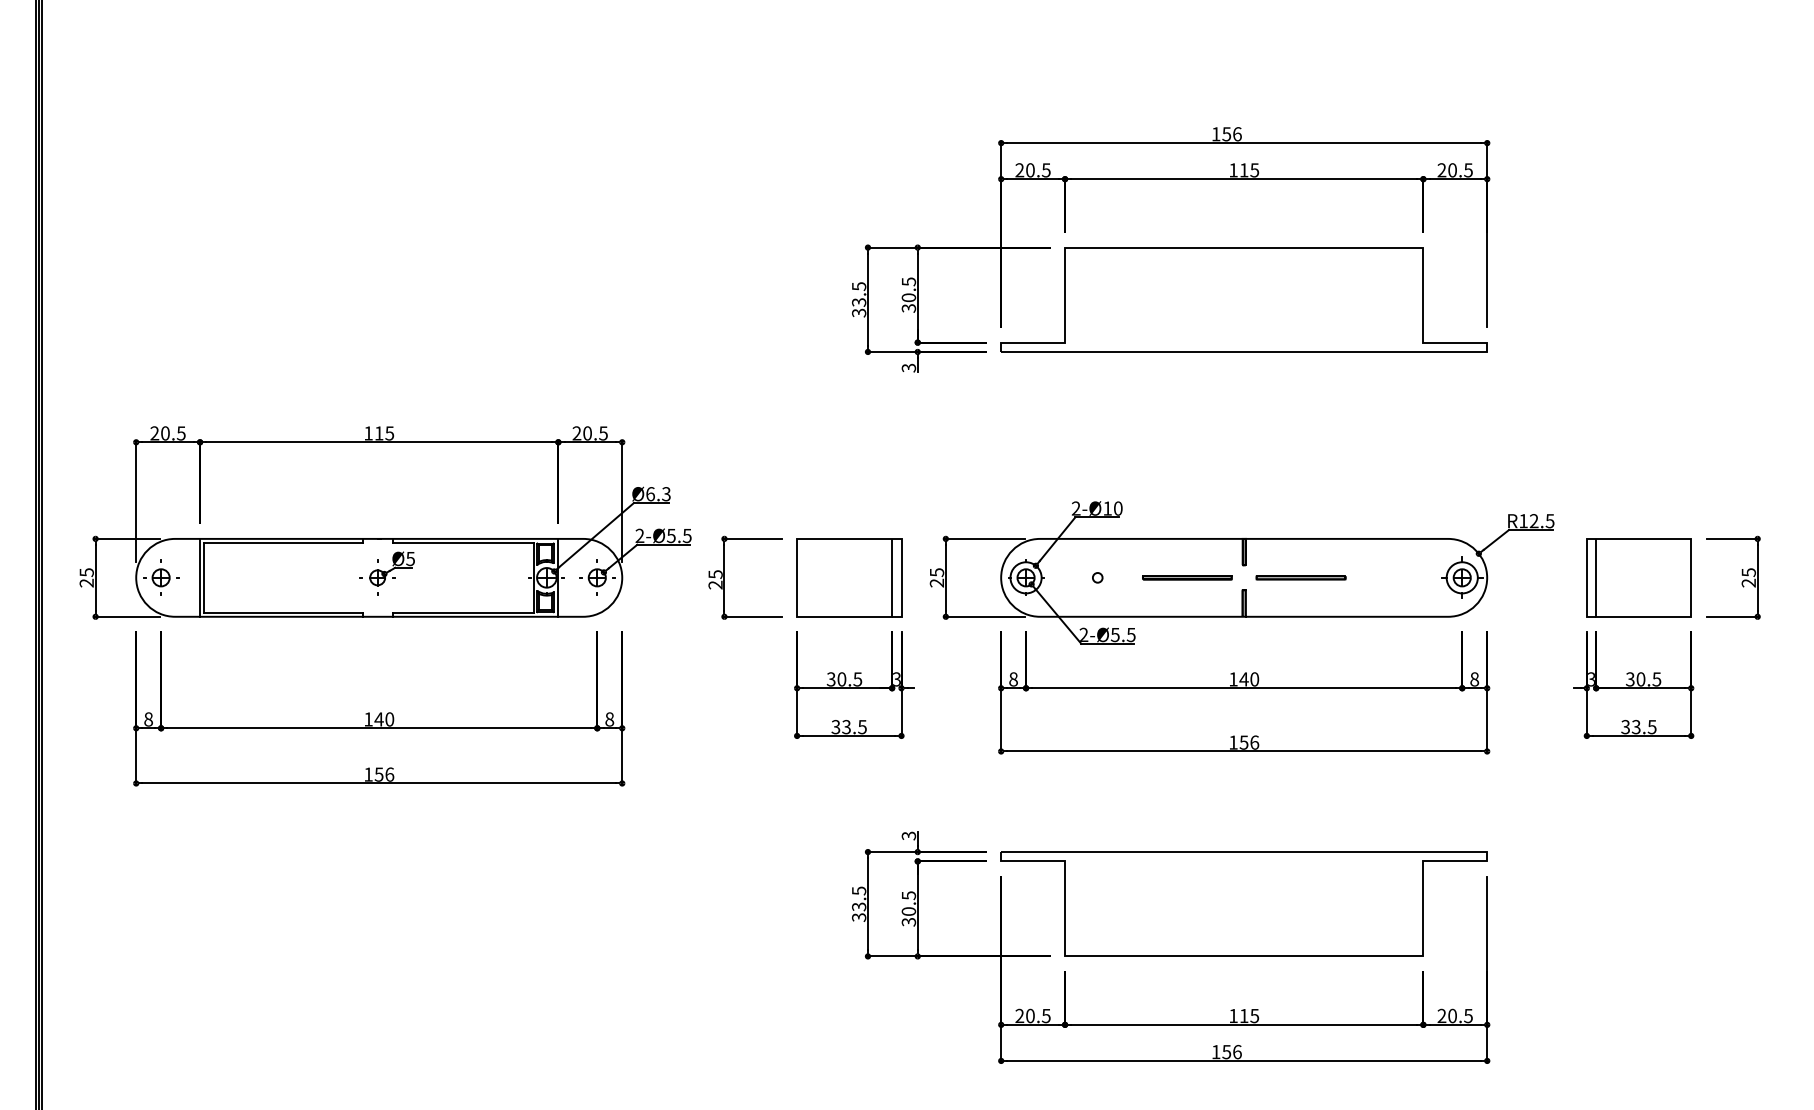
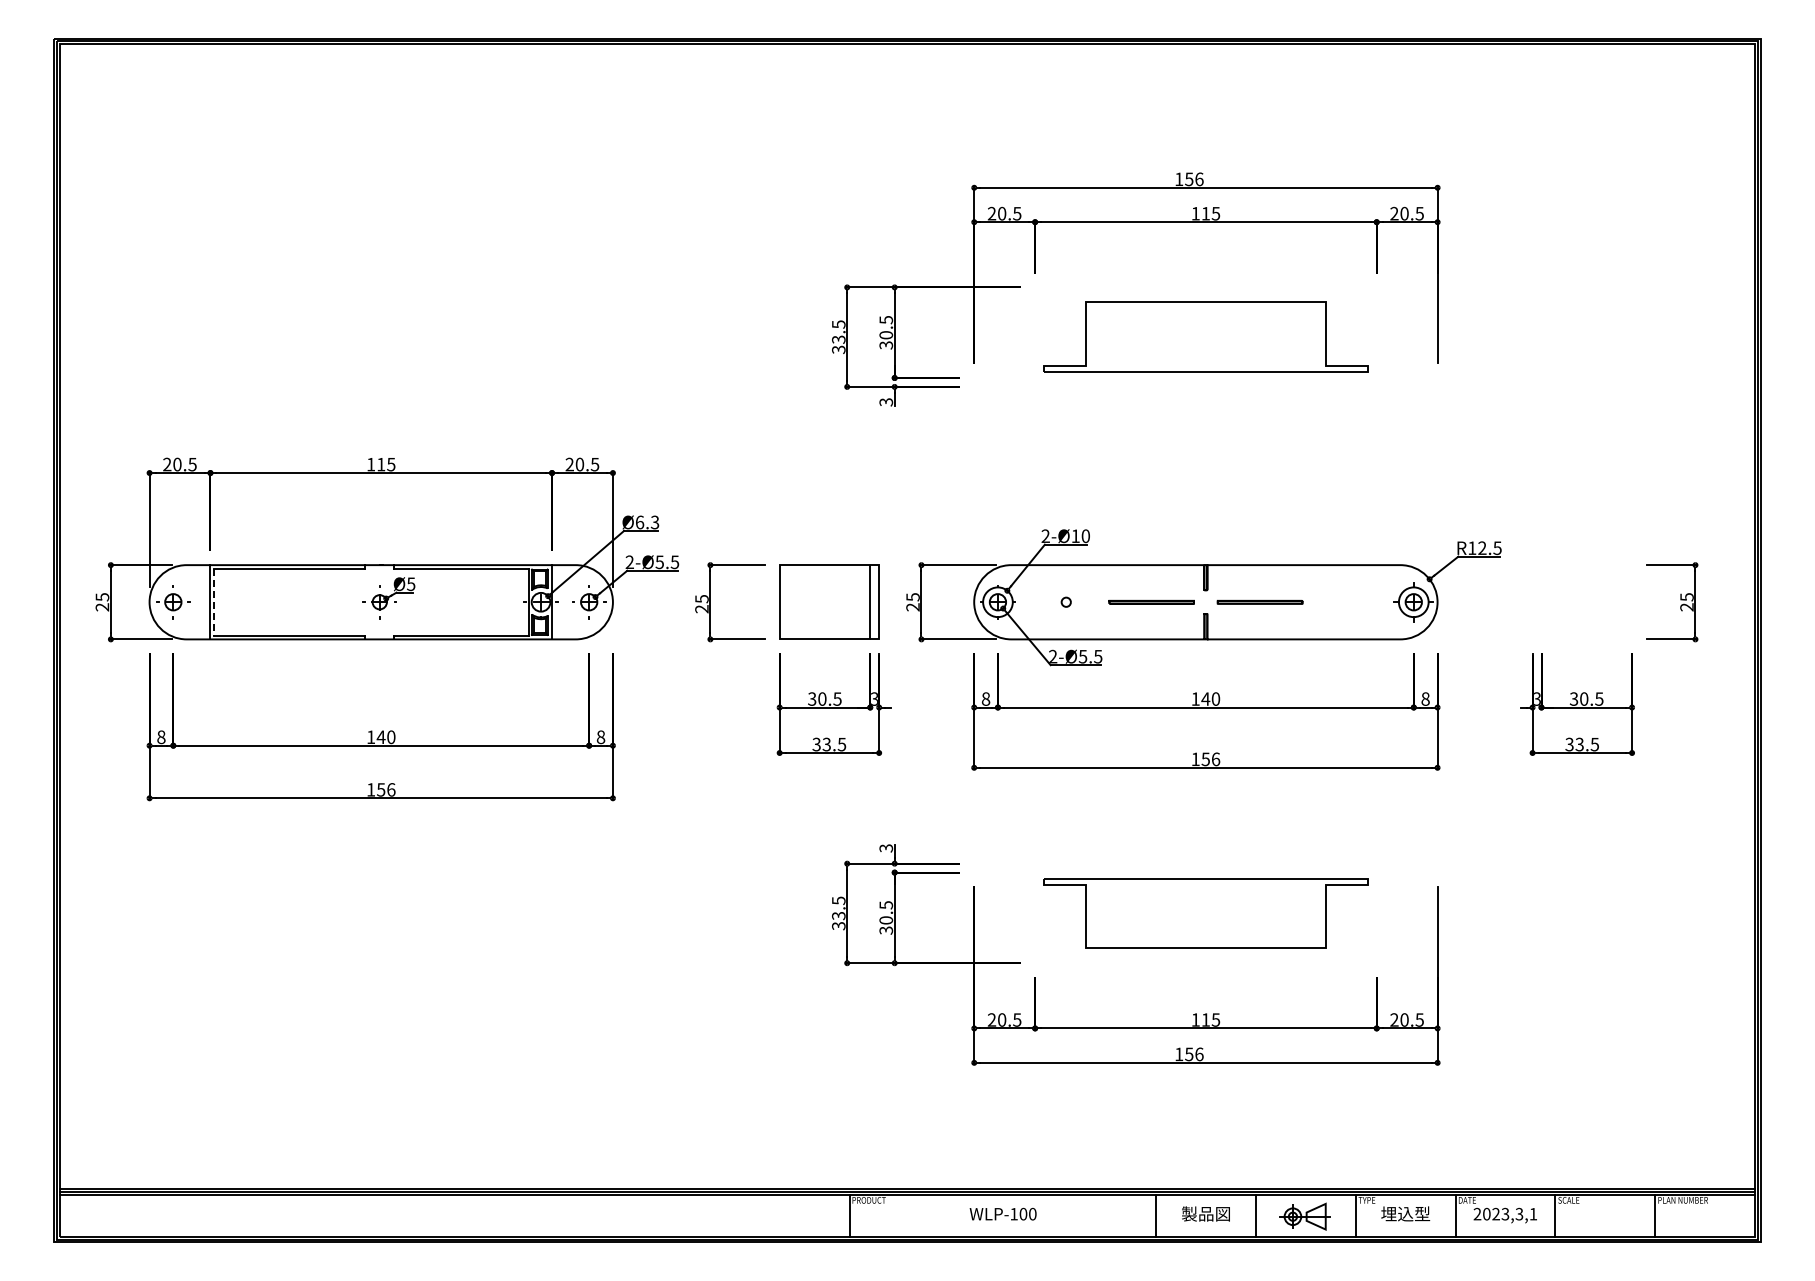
part: (1243, 299) -> (1205, 336), size x0.7
curve: (1639, 539) -> (1582, 565), removed
line: (204, 578) -> (214, 602), solid -> dashed
part: (1243, 904) -> (1205, 913), size x0.7

